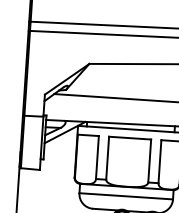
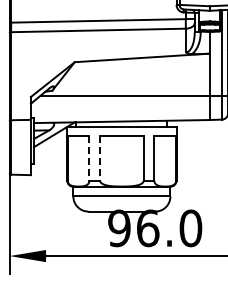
line: (97, 157) -> (89, 158), solid -> dashed
line: (108, 158) -> (100, 158), solid -> dashed

